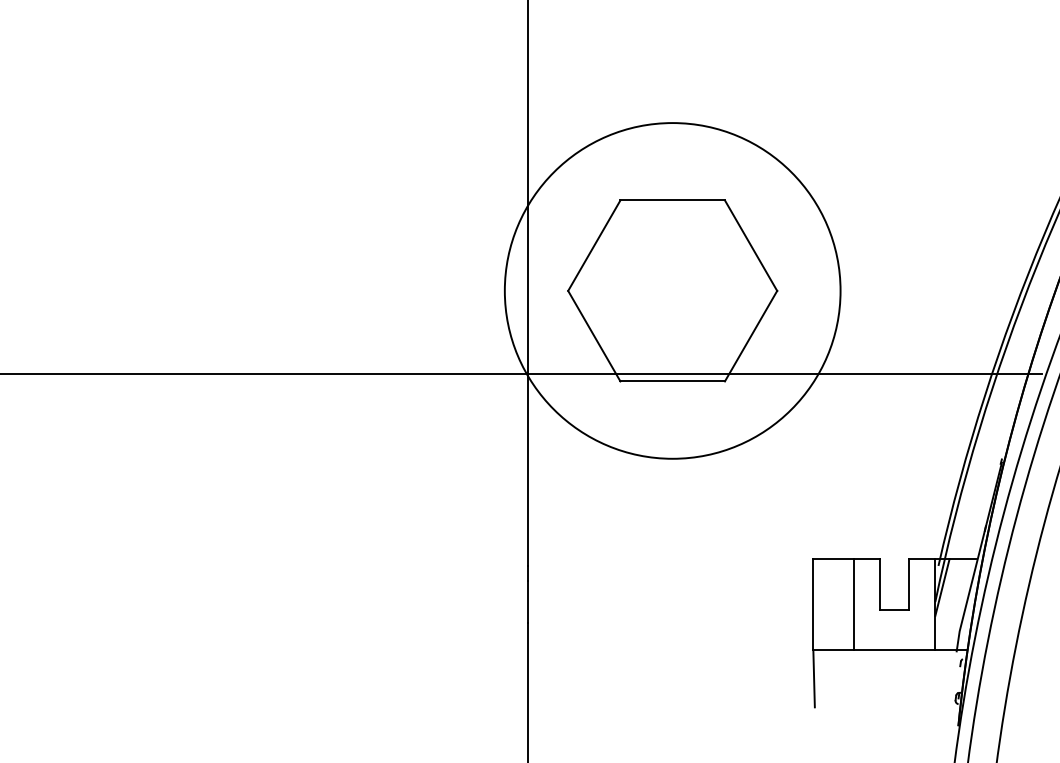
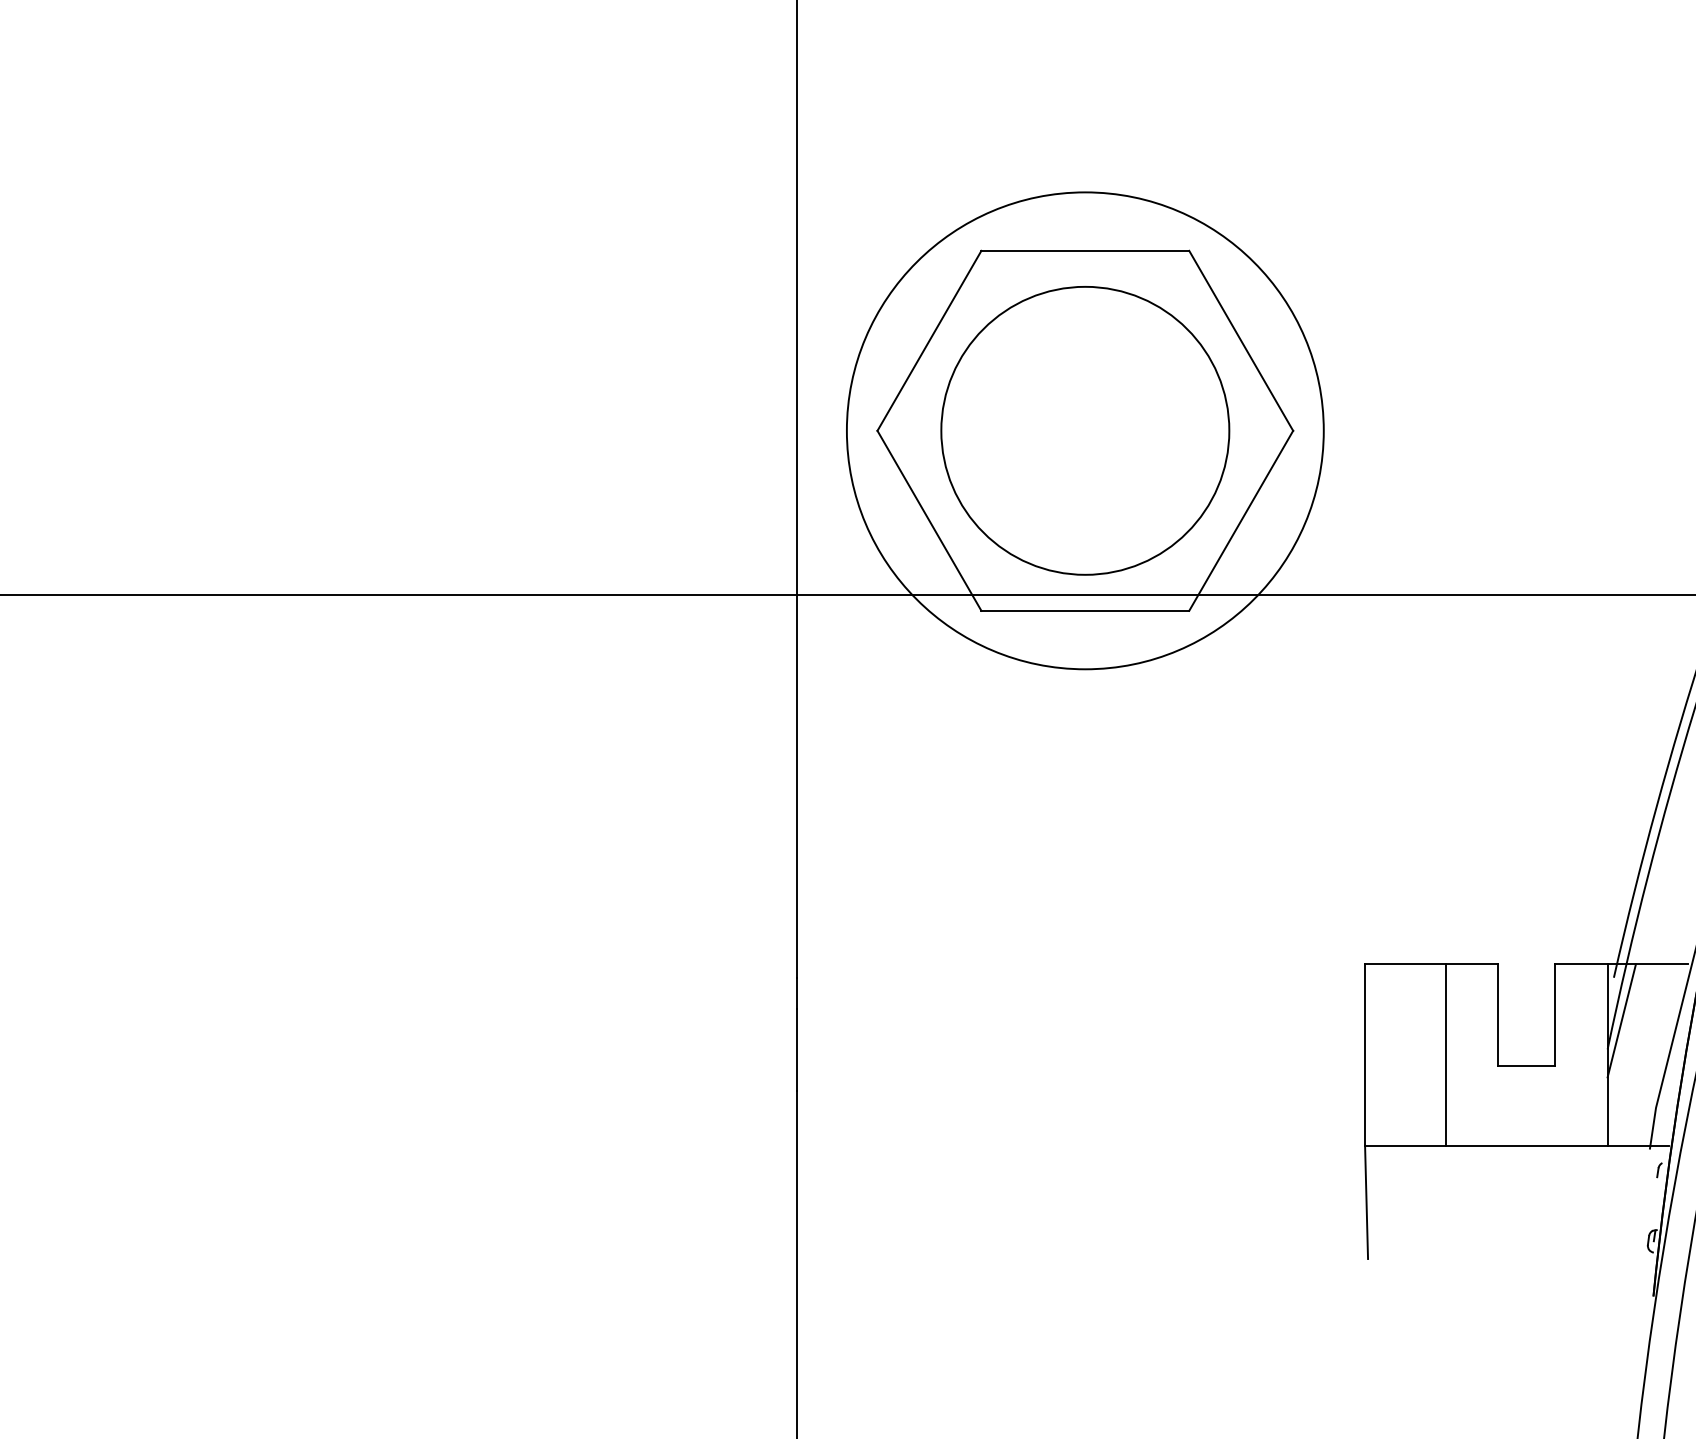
circle: (672, 290) -> (1084, 429), added
circle: (672, 290) -> (1084, 429), size x0.71

